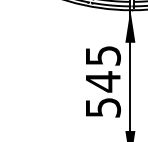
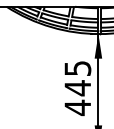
text: (102, 107) -> (77, 107), 545 -> 445

